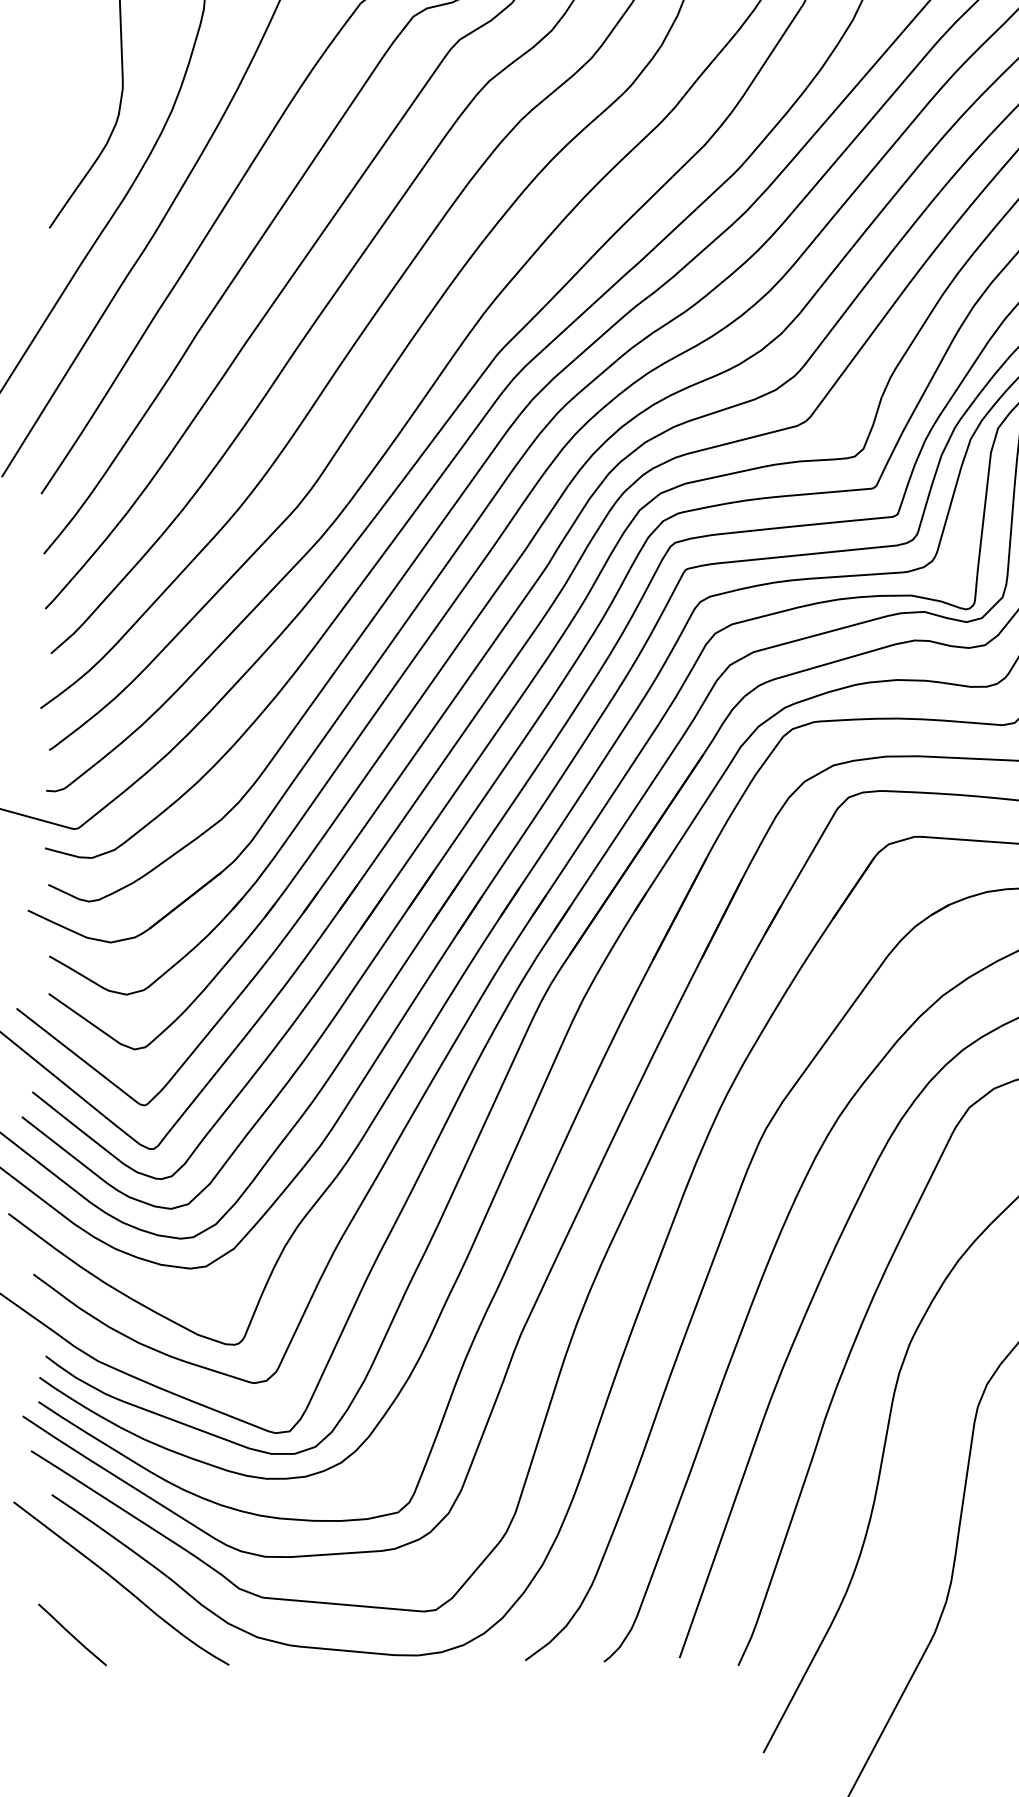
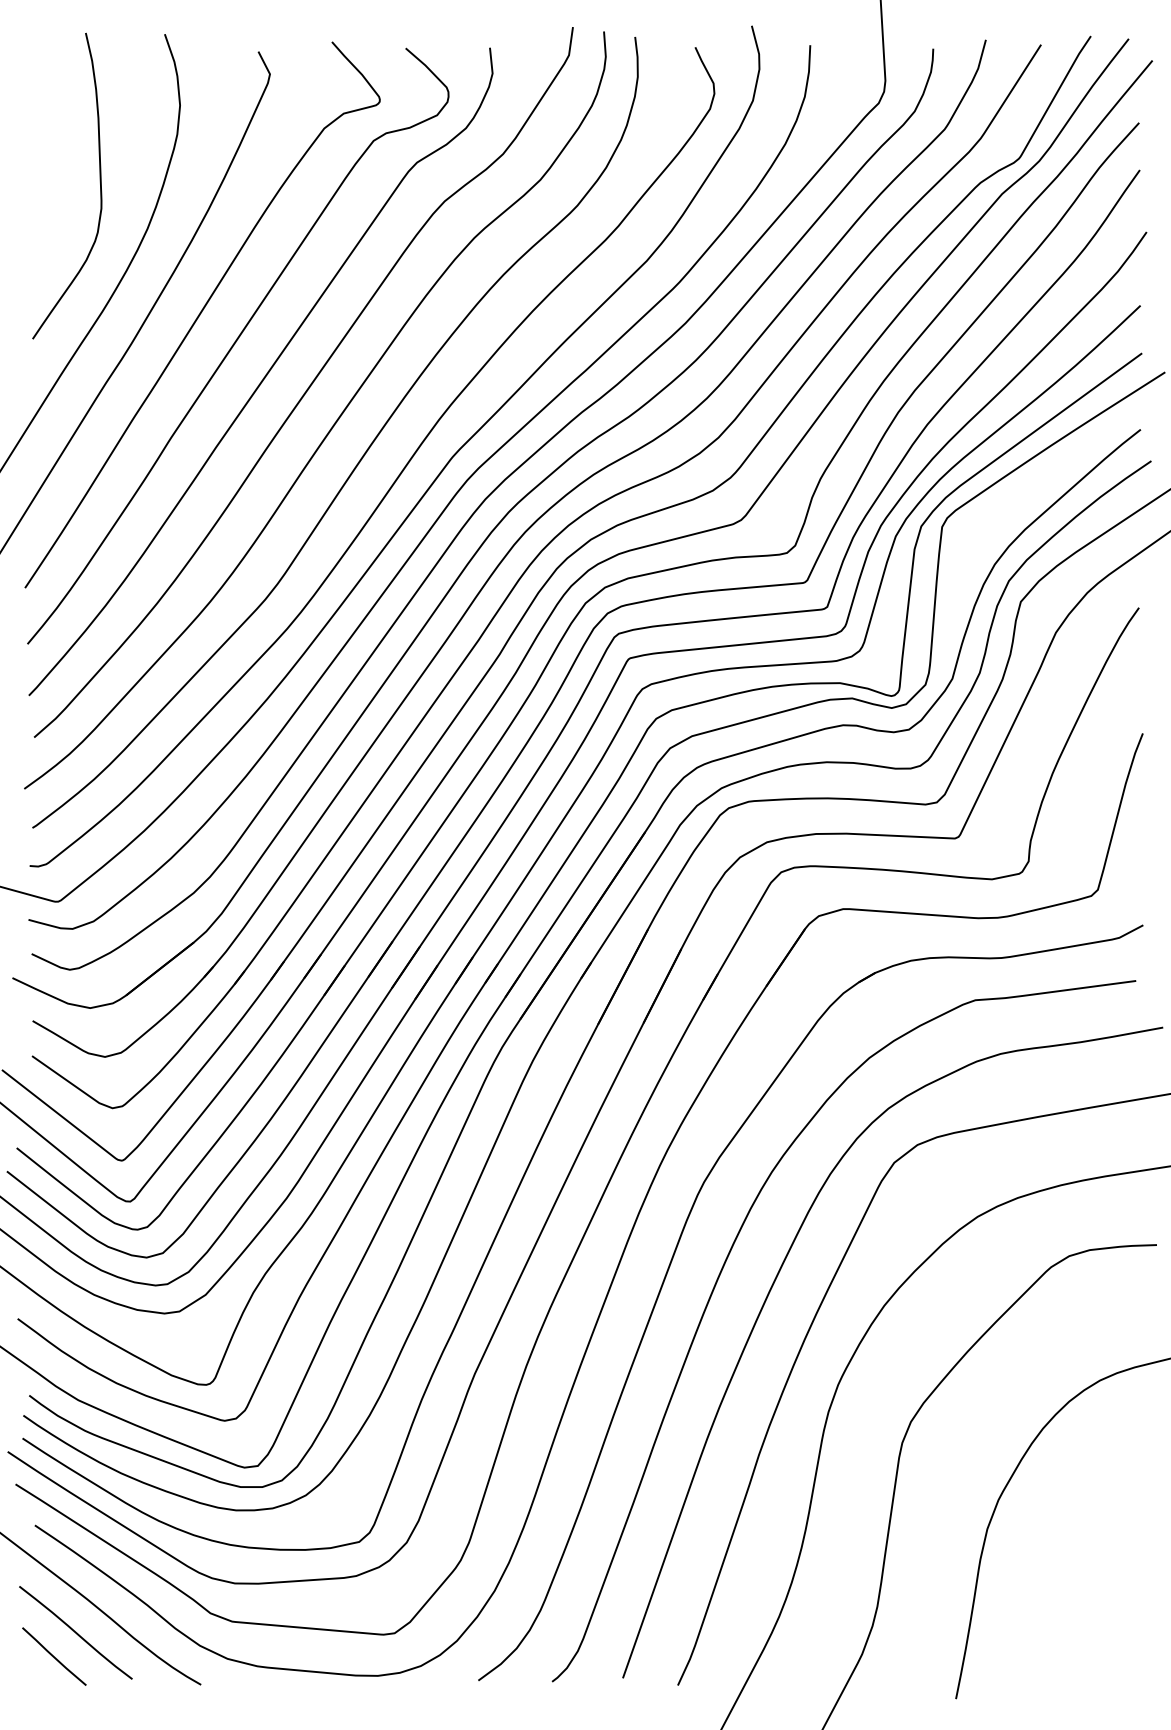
curve: (95, 1609) -> (75, 1632), added

